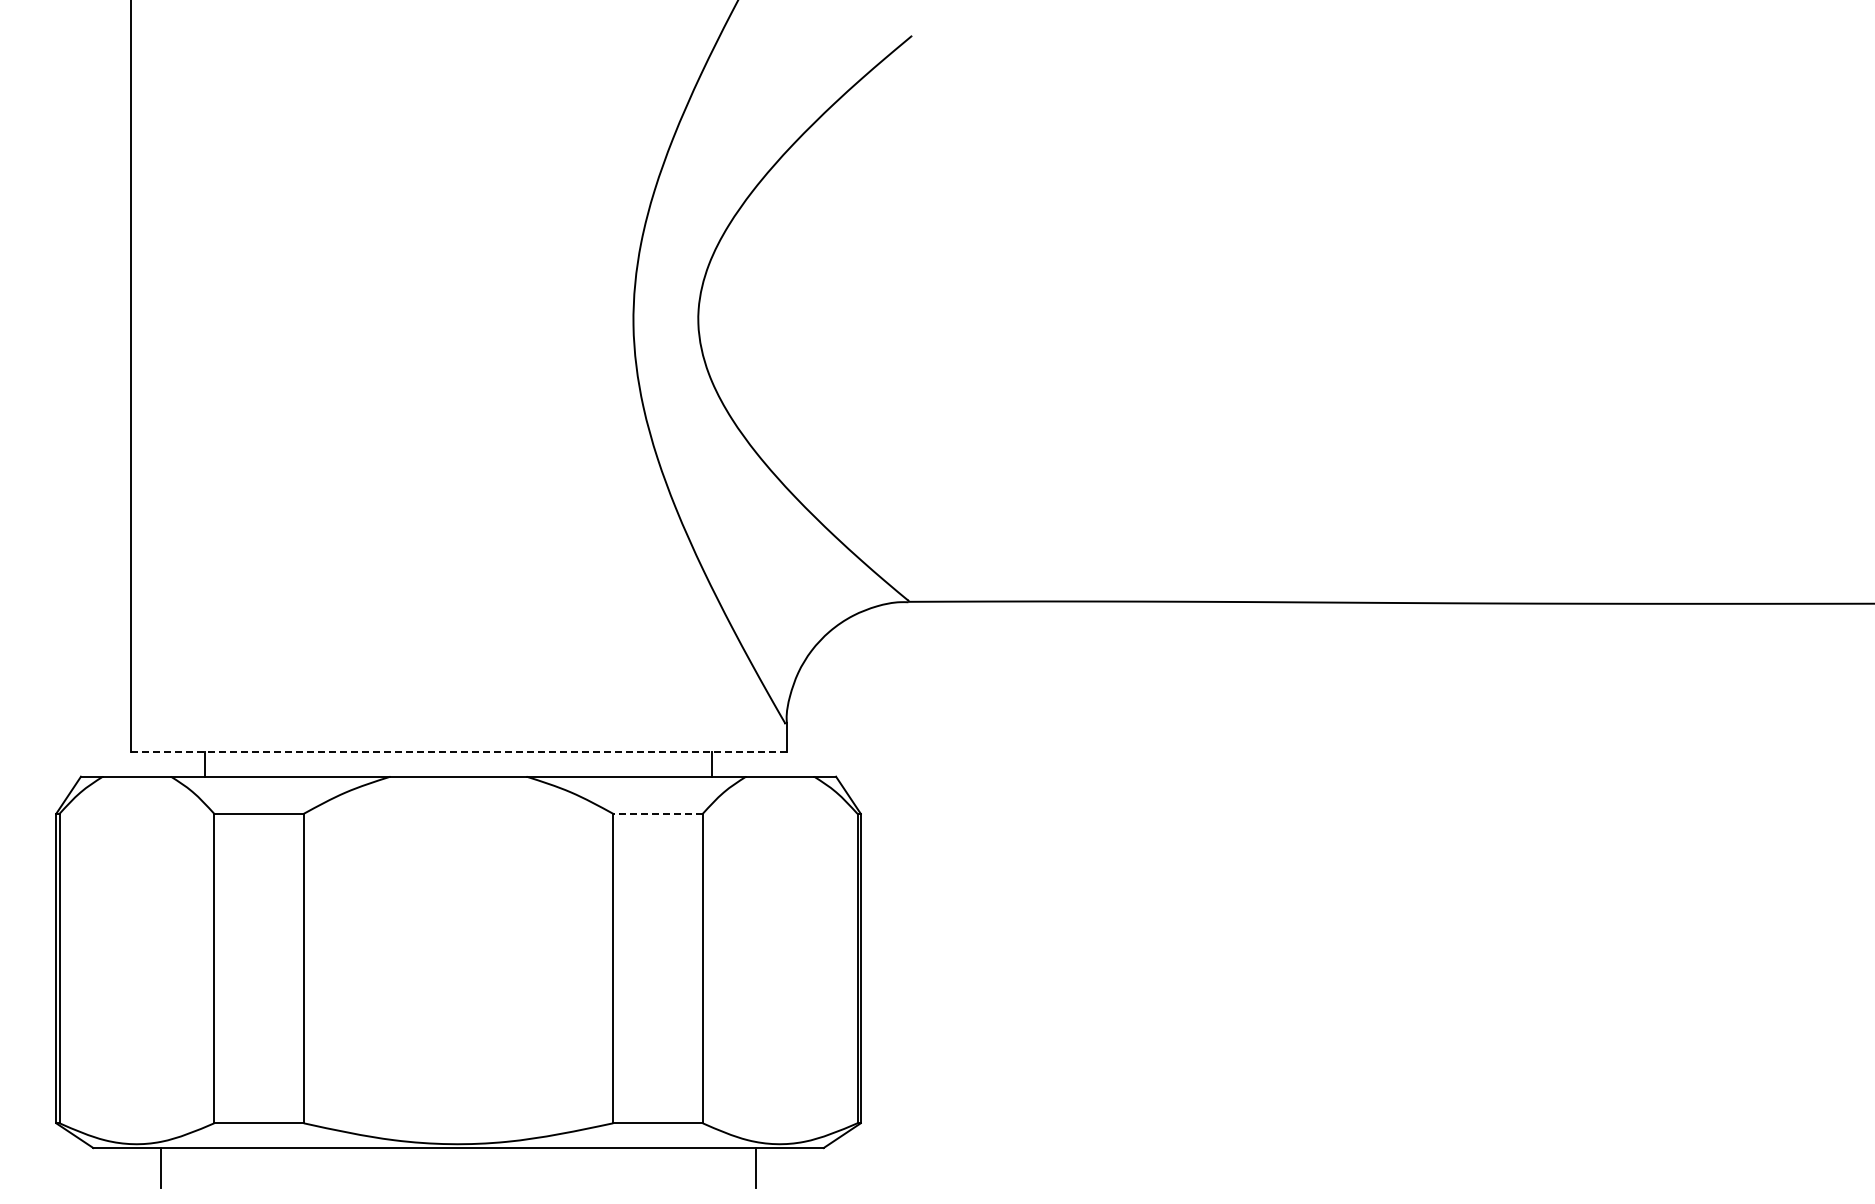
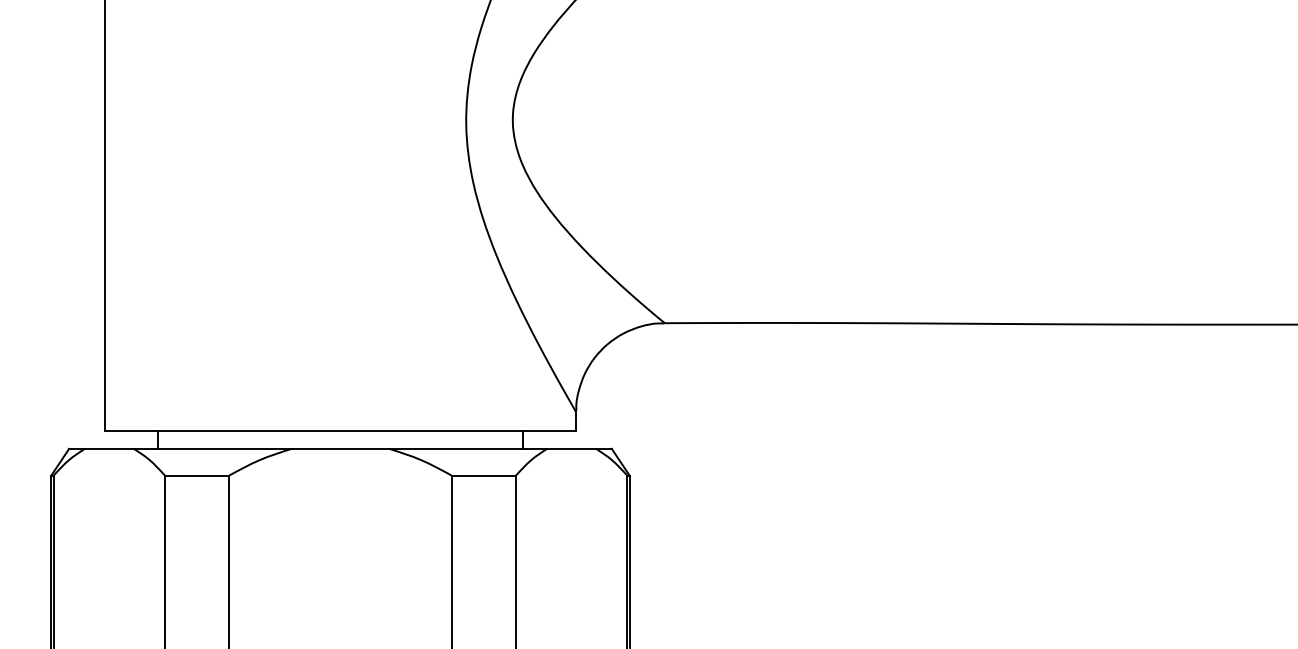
line: (459, 751) -> (341, 430), dashed -> solid
line: (658, 813) -> (484, 475), dashed -> solid

